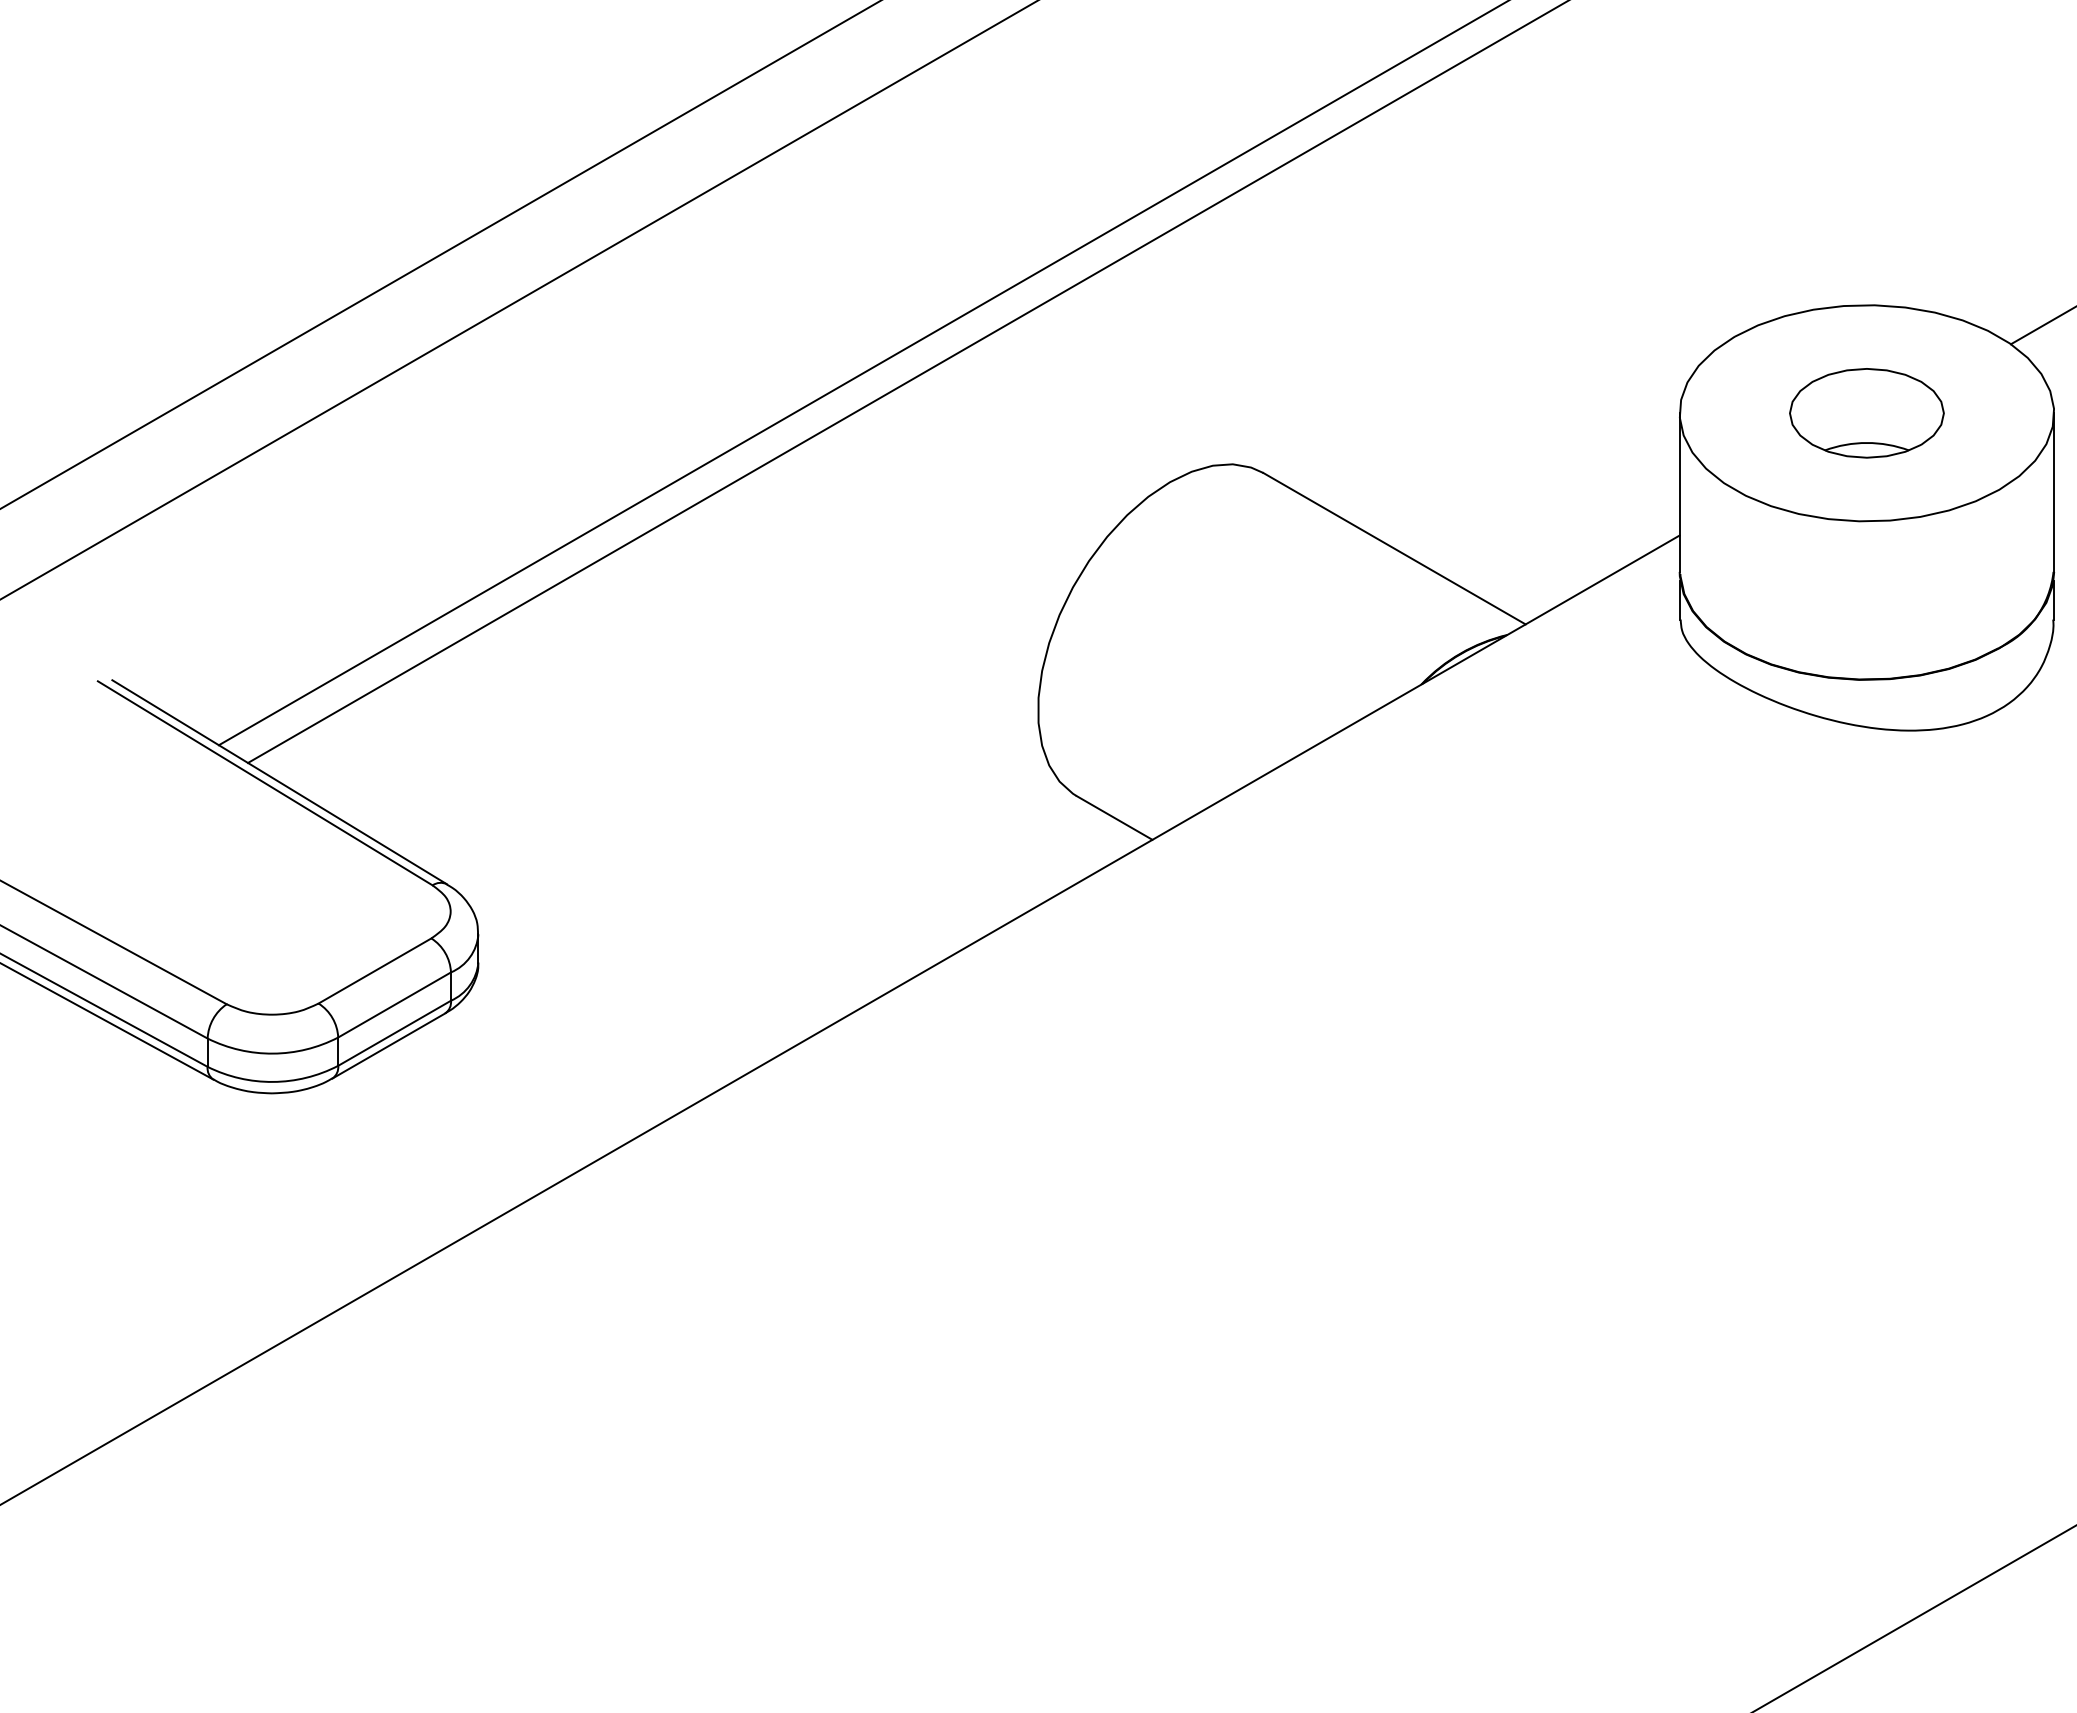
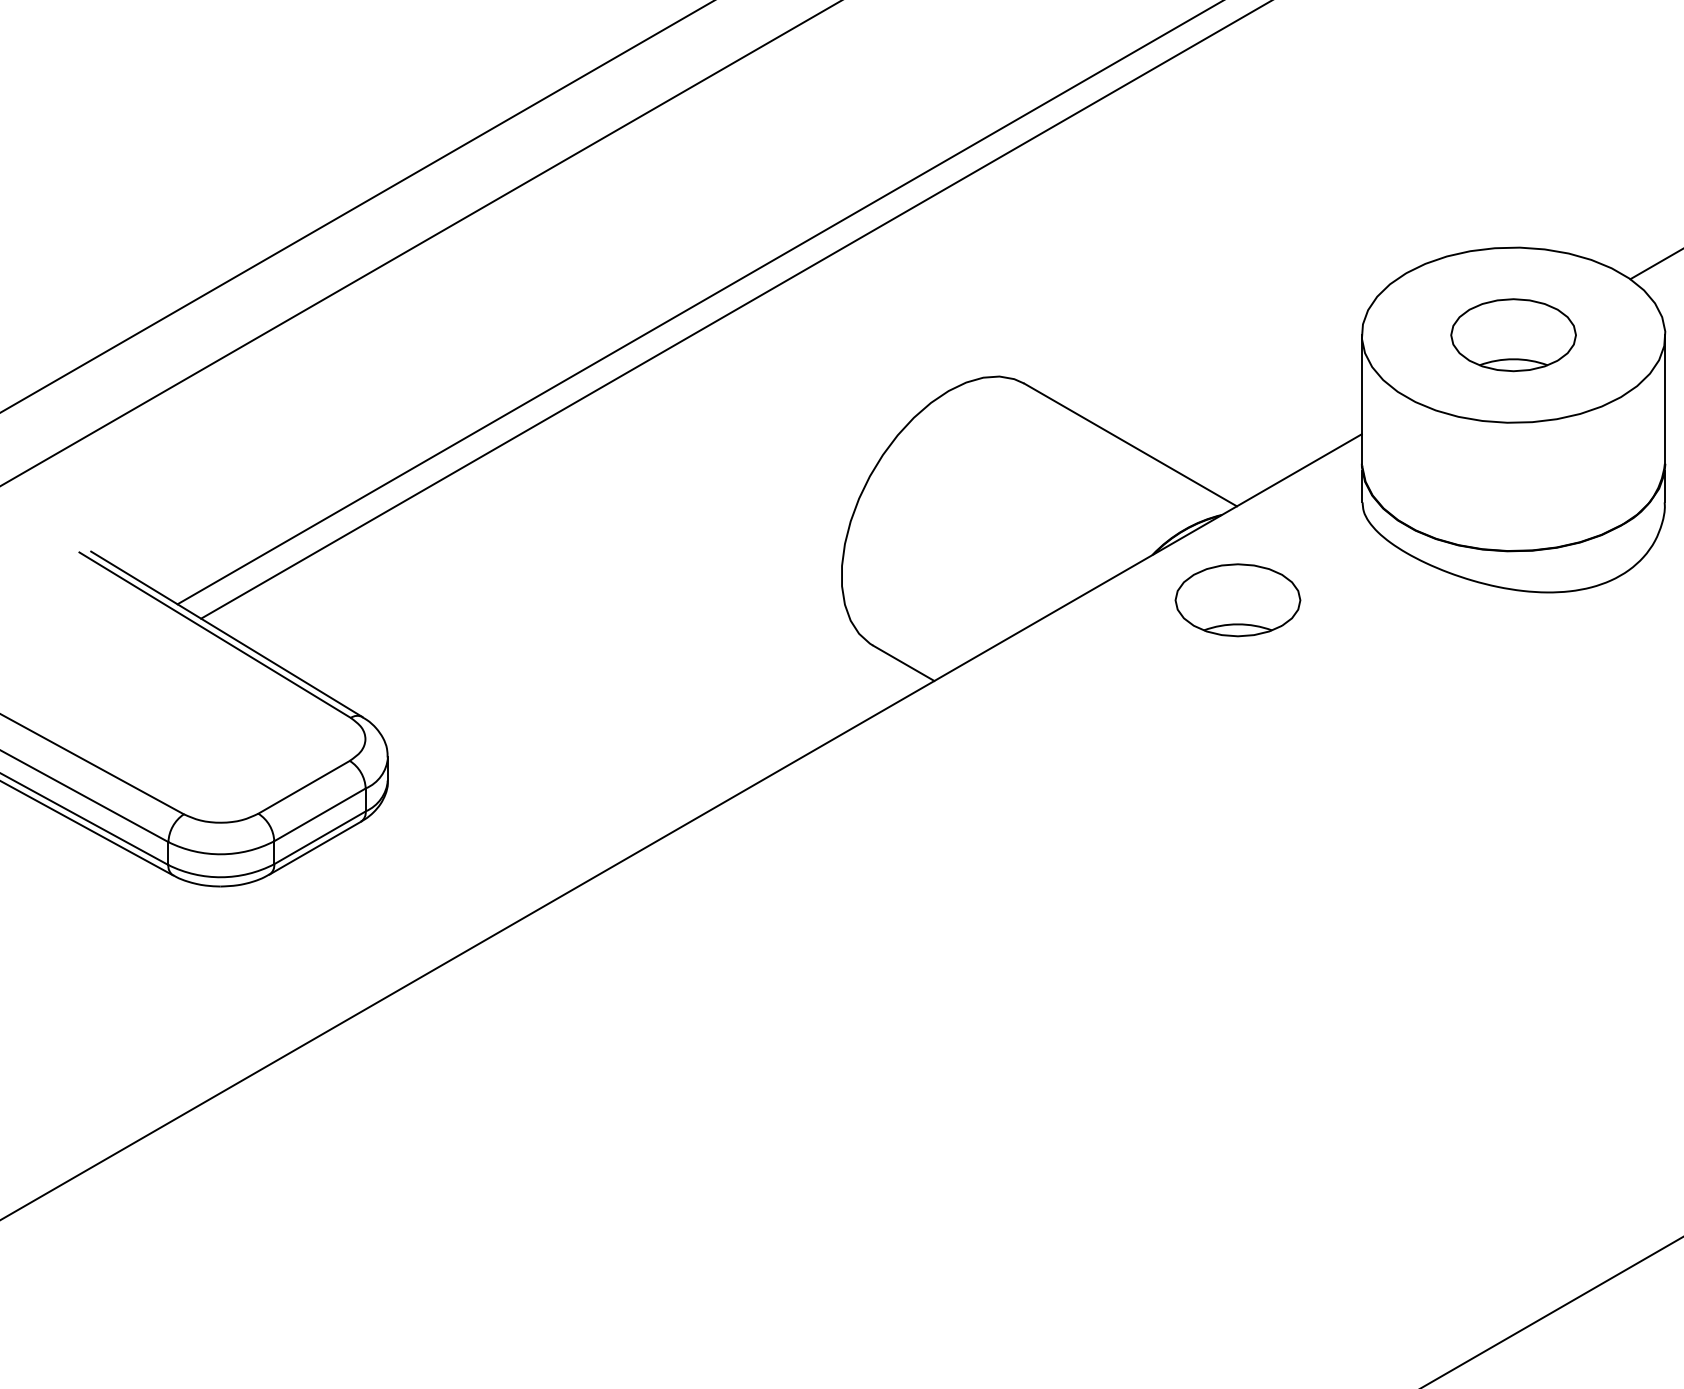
part: (1526, 740) -> (1237, 600), added

